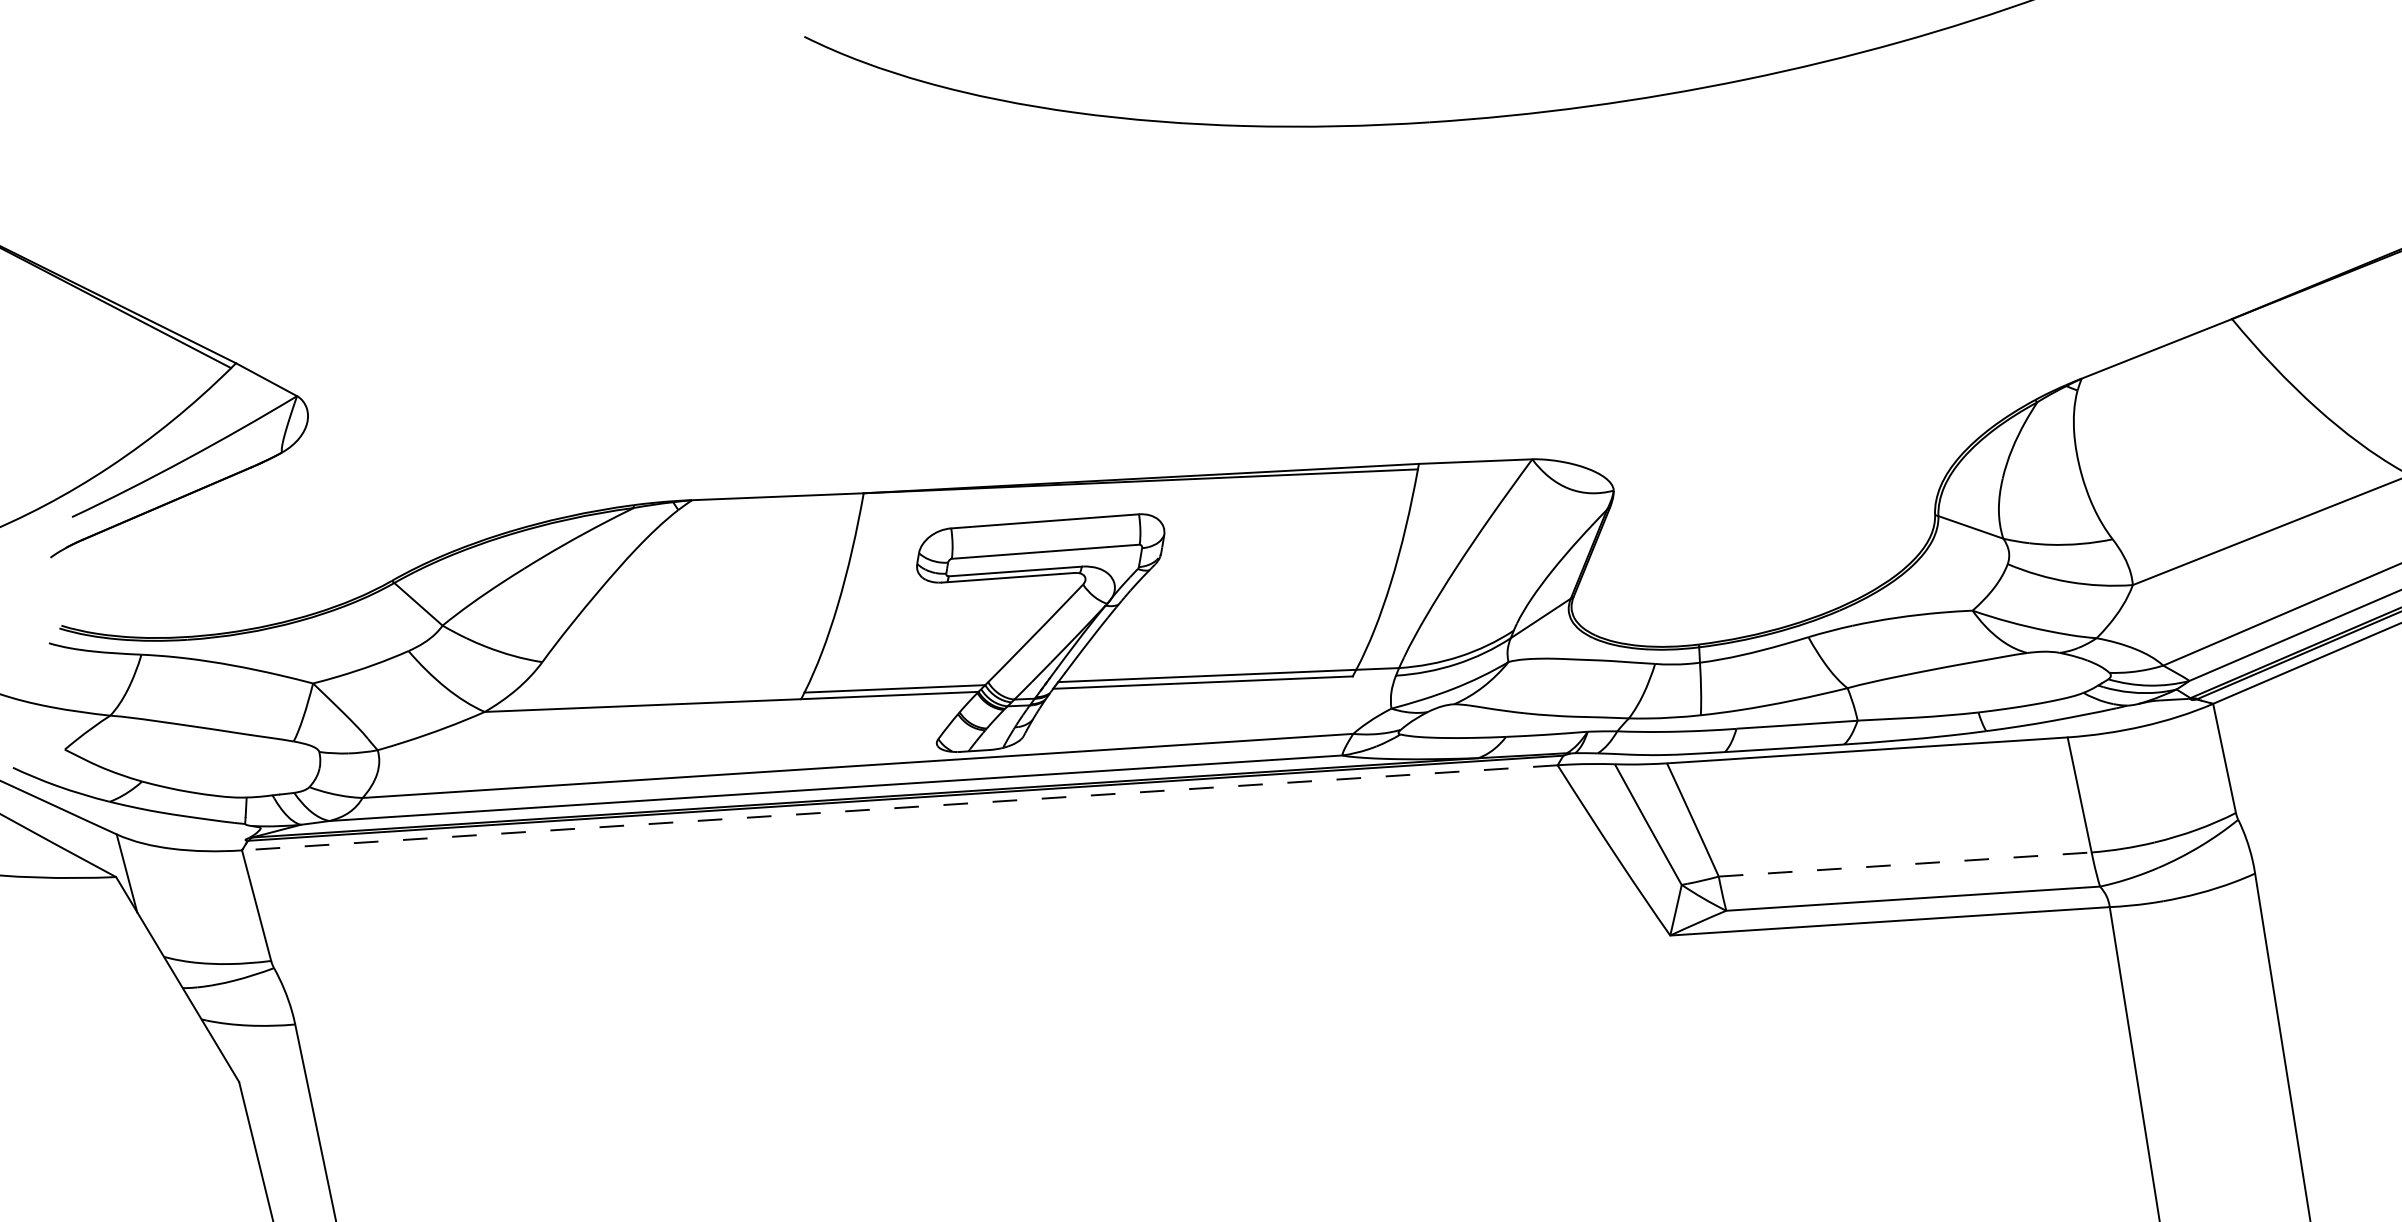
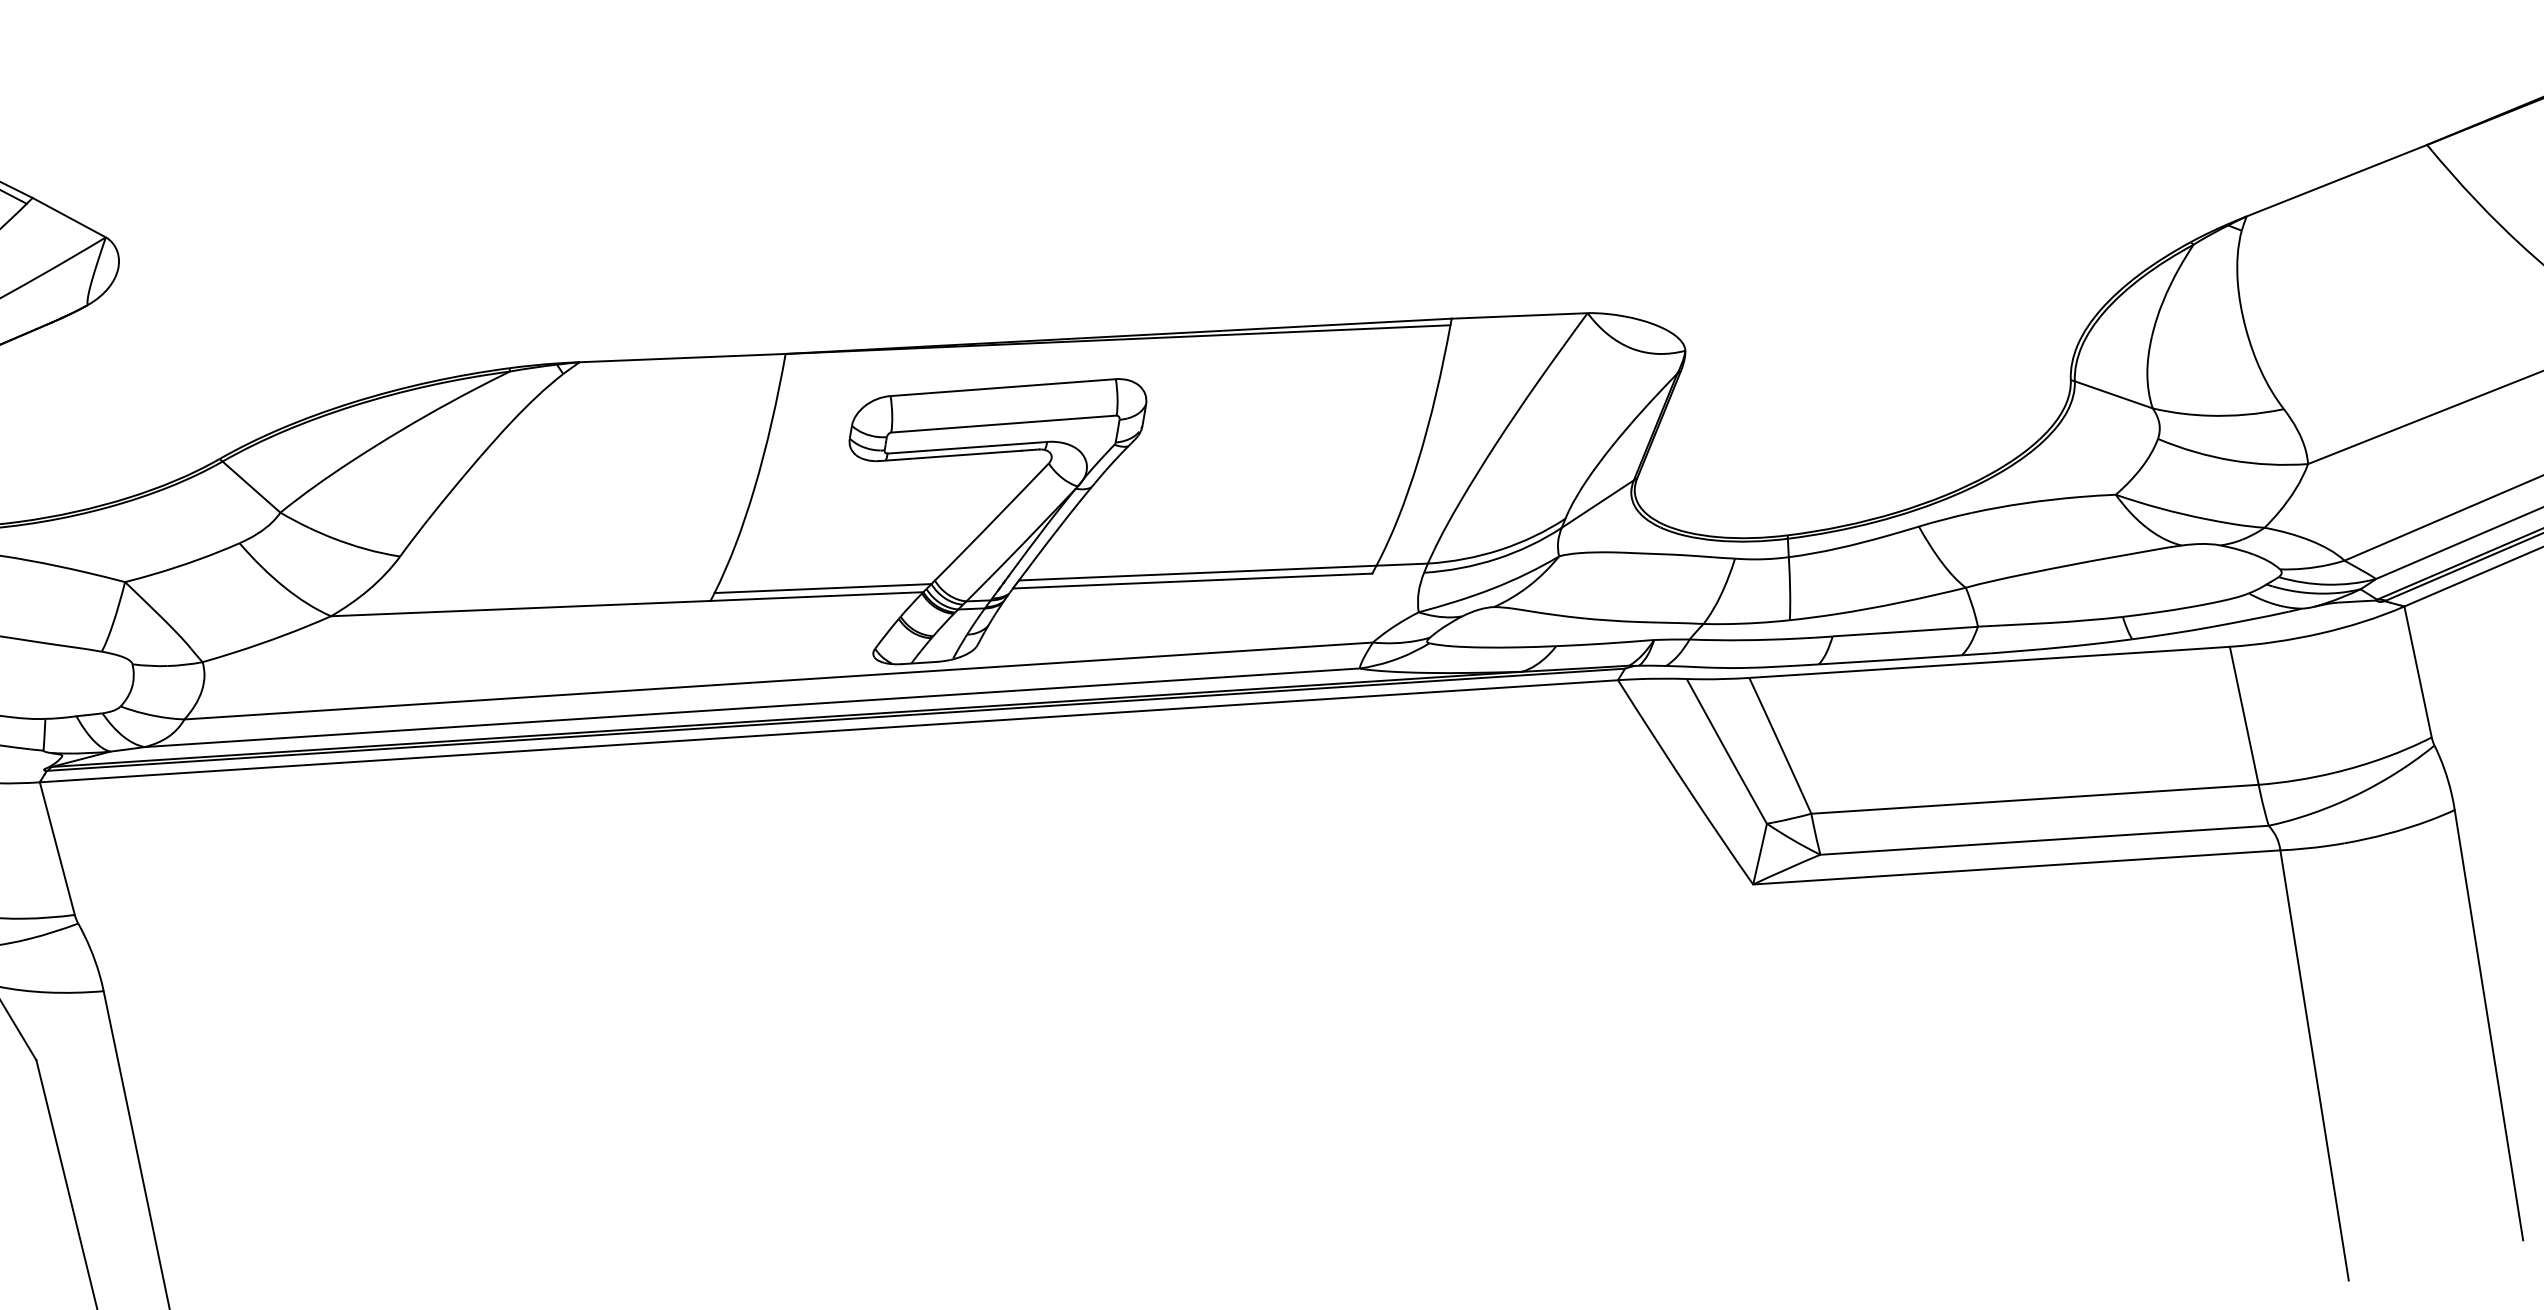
line: (899, 807) -> (828, 730), dashed -> solid
line: (1905, 864) -> (2035, 799), dashed -> solid

